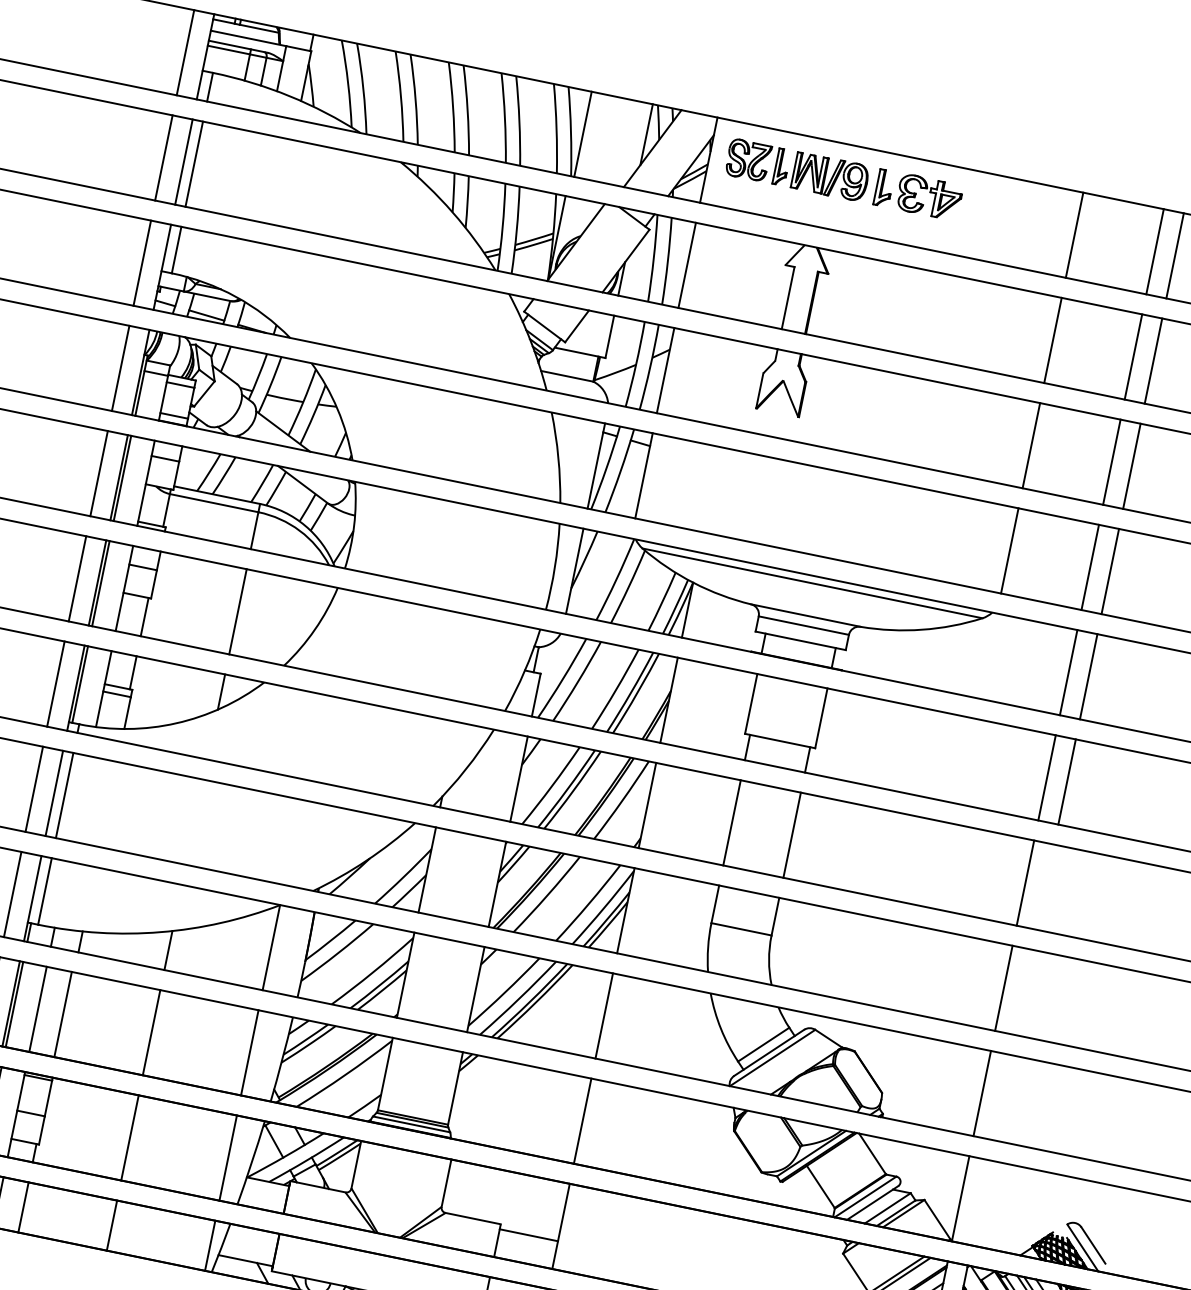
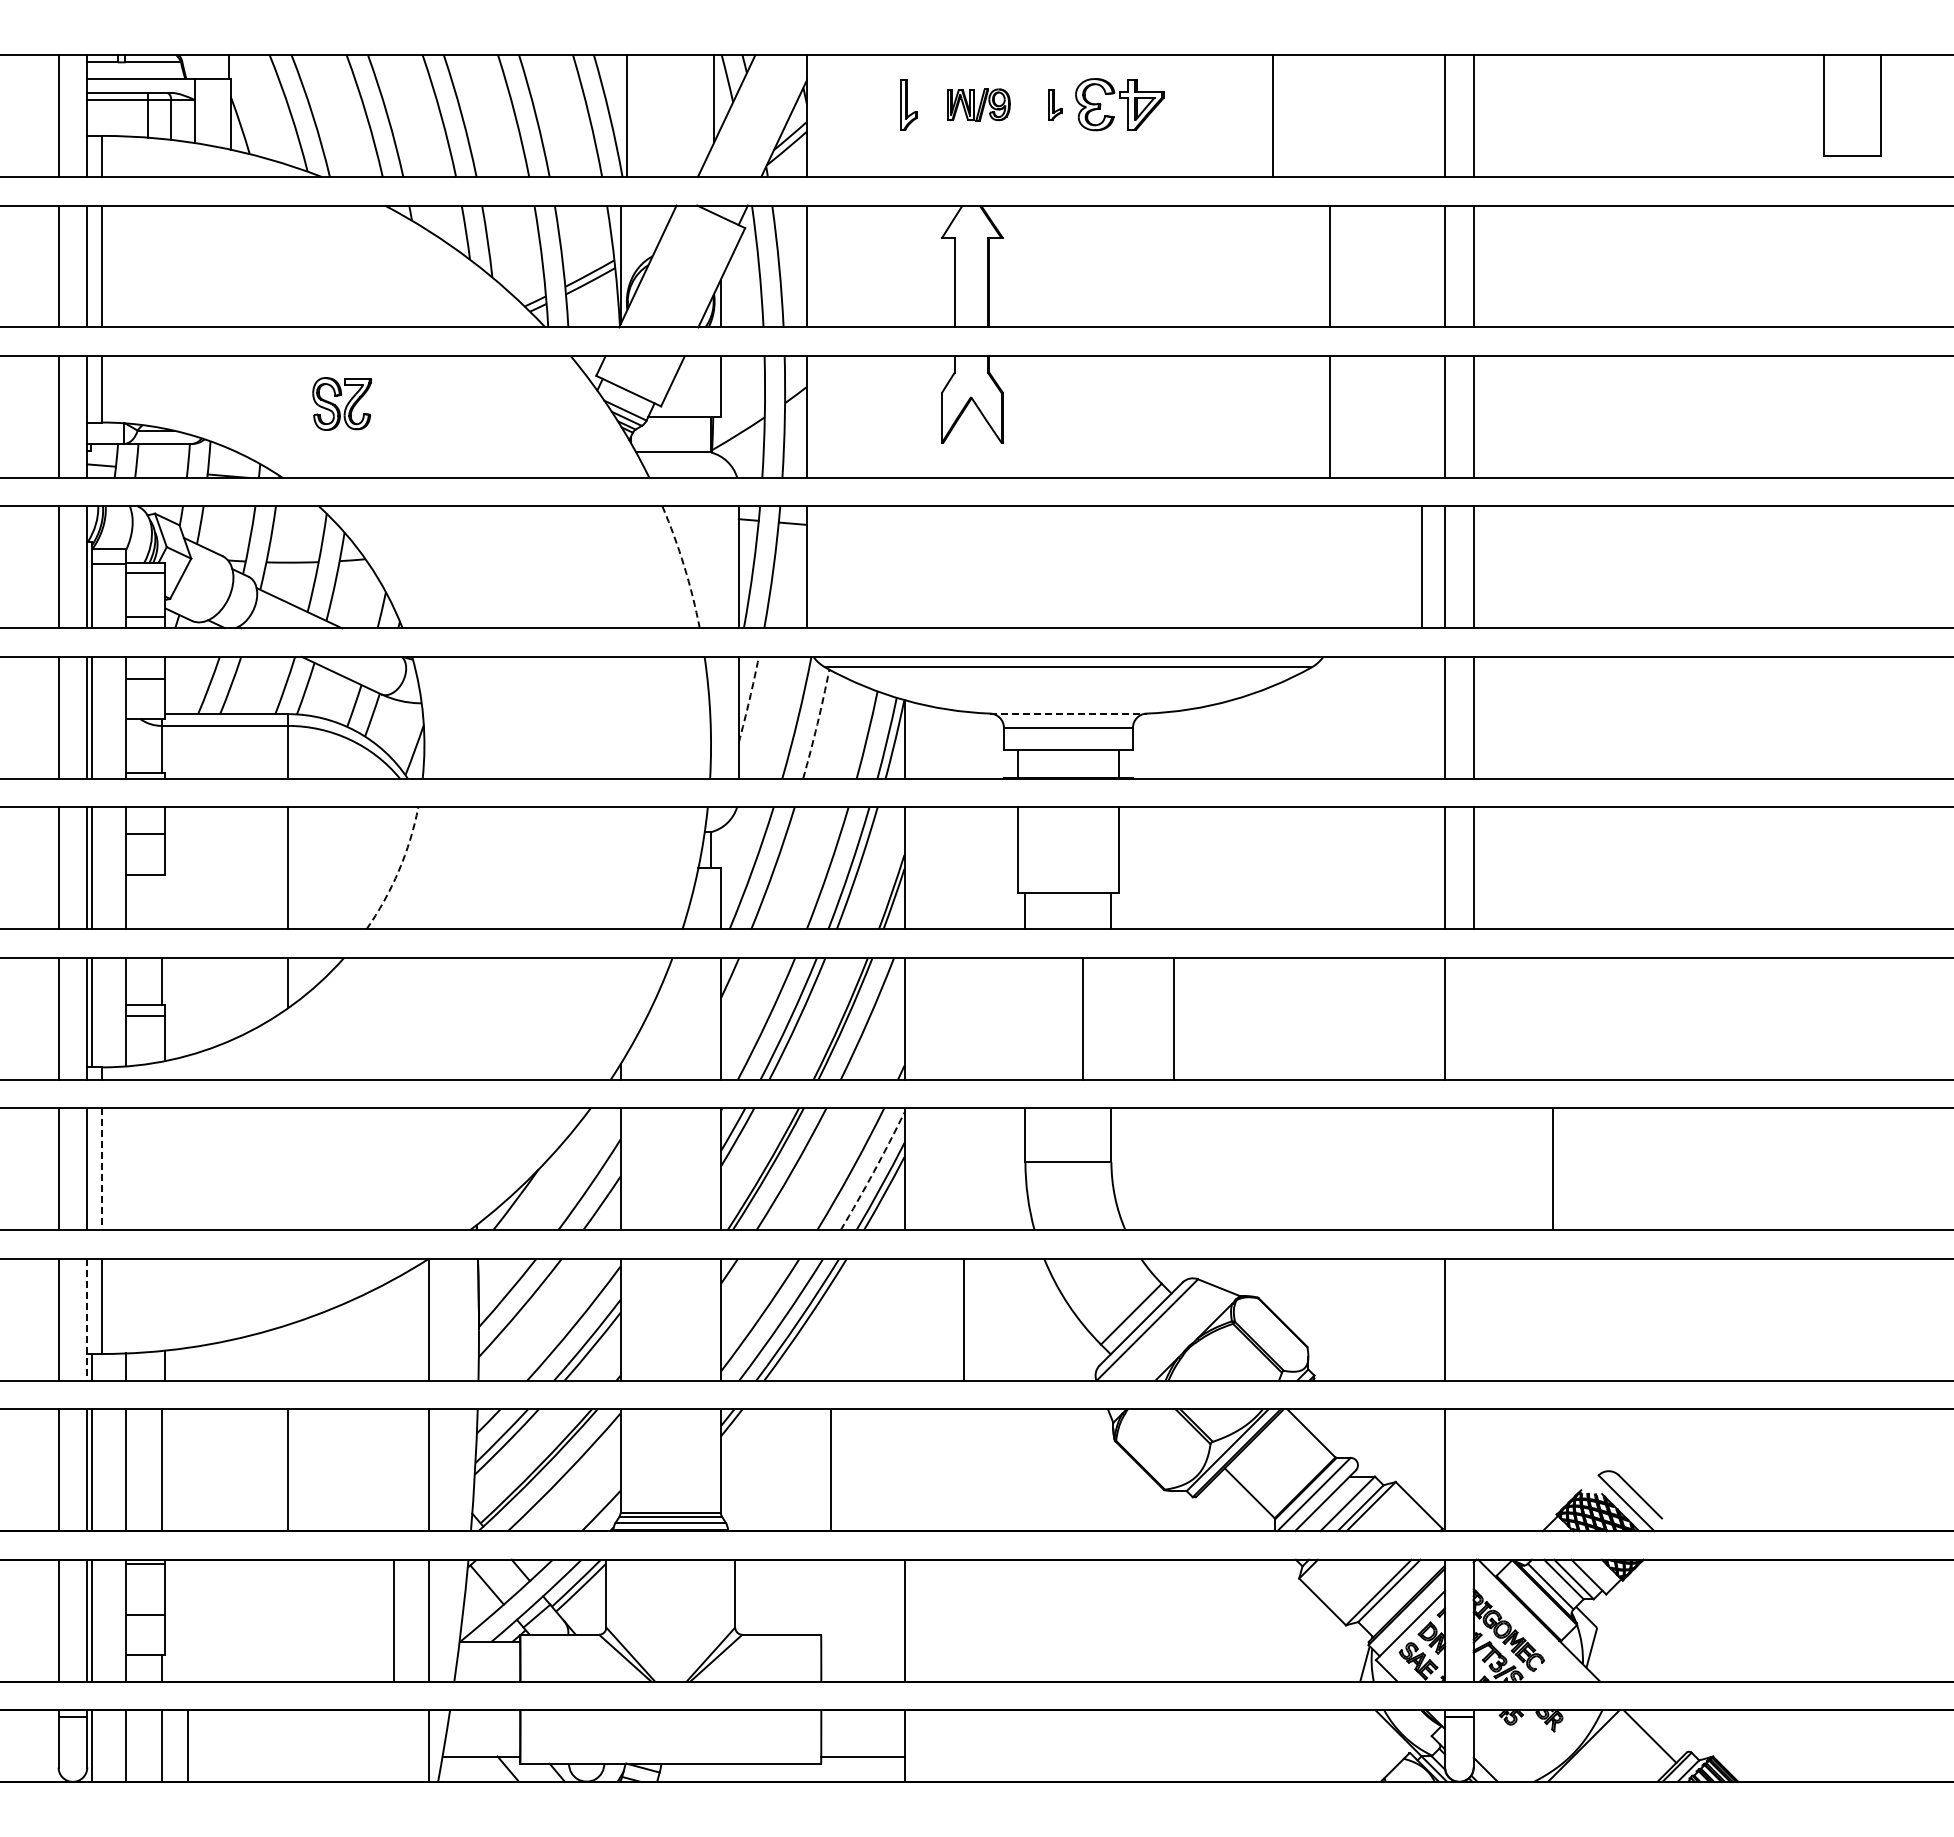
part: (748, 159) -> (342, 403), moved
part: (830, 176) -> (978, 104), size x0.6
part: (884, 187) -> (1055, 104), size x0.6
line: (1074, 234) -> (1272, 115), moved
line: (206, 315) -> (161, 470), removed
arc: (558, 457) -> (684, 566), solid -> dashed
line: (1009, 550) -> (1421, 567), moved
arc: (584, 559) -> (749, 699), solid -> dashed
arc: (628, 587) -> (817, 724), solid -> dashed
line: (805, 615) -> (1068, 713), solid -> dashed
line: (144, 616) -> (161, 901), removed
arc: (314, 629) -> (398, 871), solid -> dashed
line: (64, 795) -> (102, 1169), solid -> dashed
line: (732, 822) -> (1083, 1018), moved
line: (792, 835) -> (1174, 1018), moved
line: (32, 898) -> (87, 1319), solid -> dashed
arc: (603, 908) -> (873, 1172), solid -> dashed
line: (168, 950) -> (288, 1352), removed
line: (1004, 988) -> (1553, 1169), moved
line: (604, 1015) -> (963, 1319), moved
line: (582, 1121) -> (830, 1470), moved
line: (130, 1137) -> (394, 1620), moved
line: (112, 1225) -> (188, 1745), moved
line: (528, 1234) -> (862, 1641), removed

